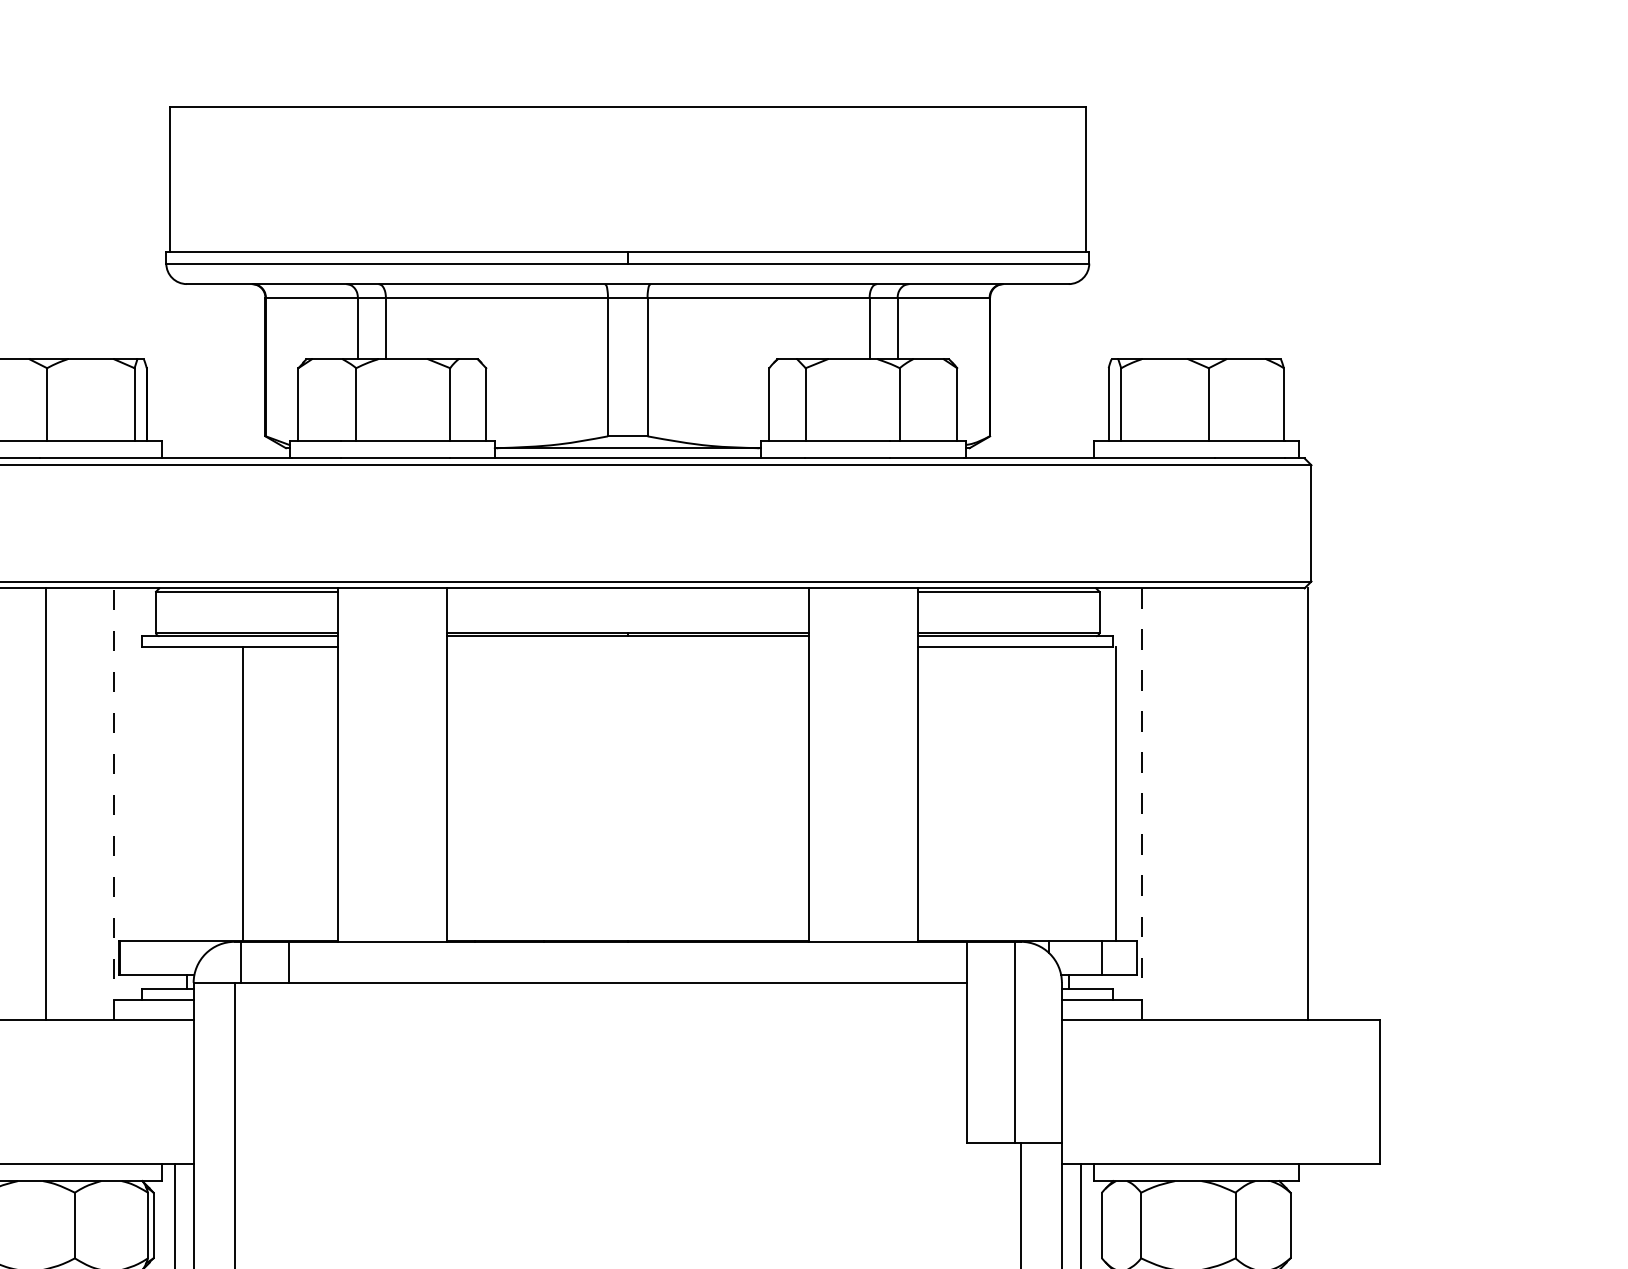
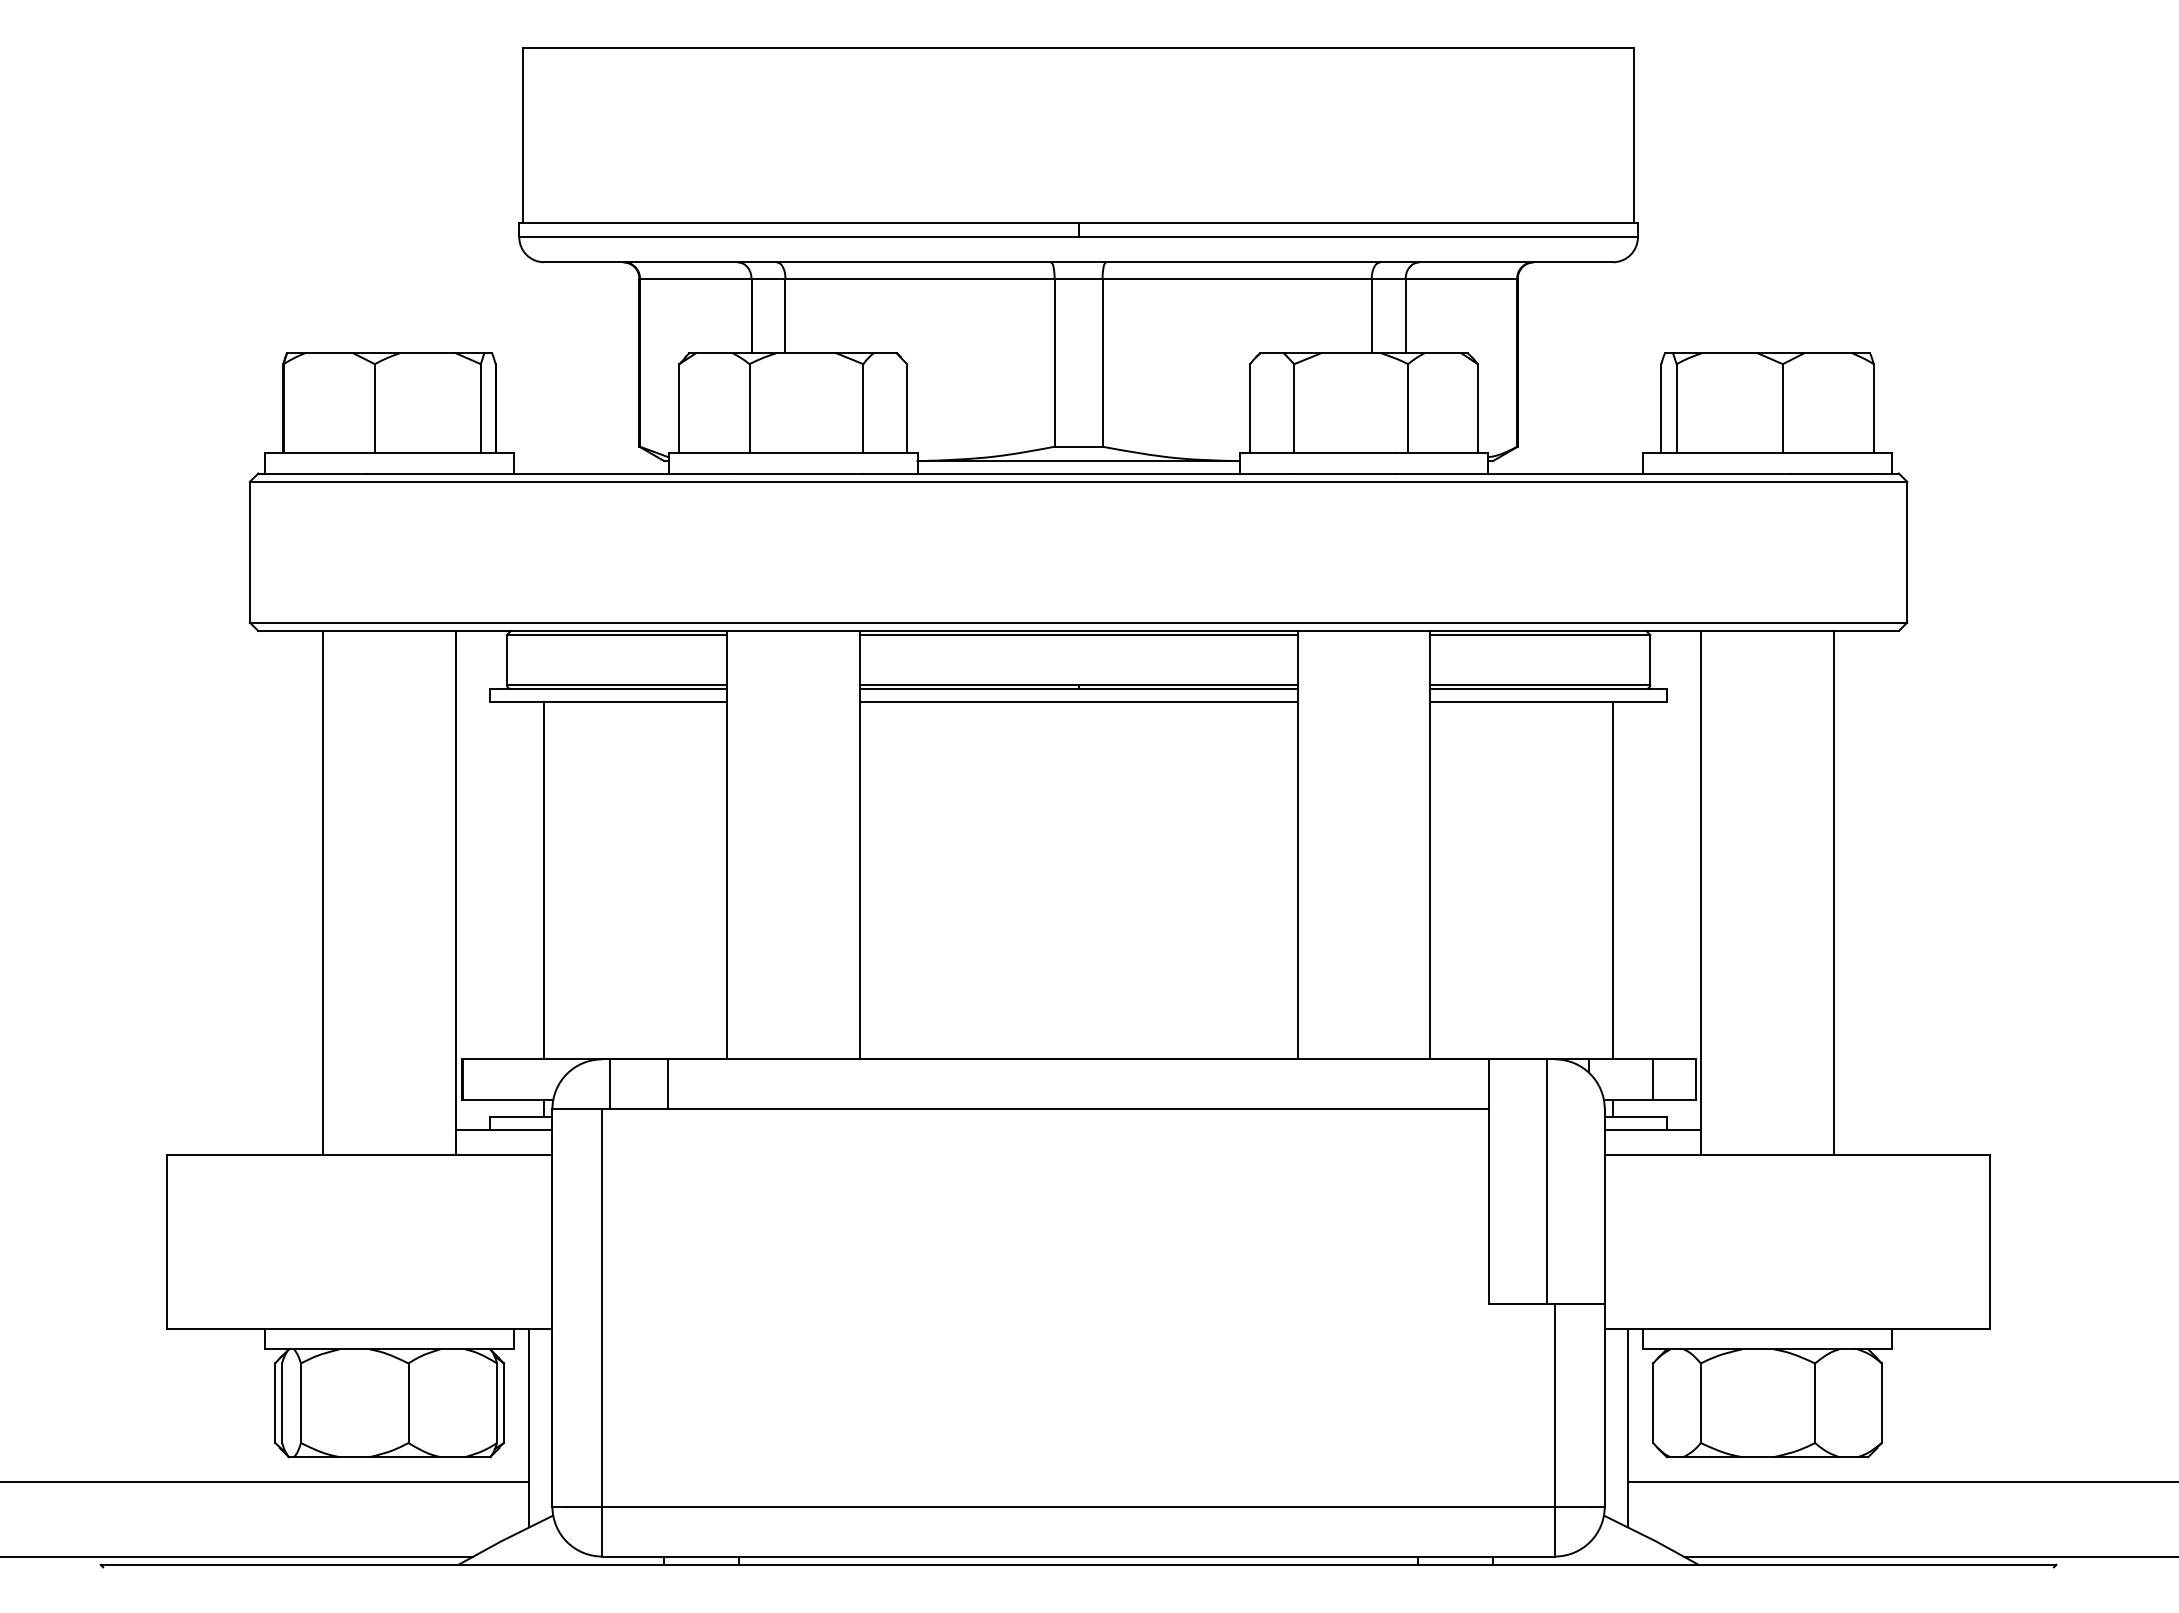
line: (627, 592) -> (1078, 635), added
line: (627, 647) -> (1078, 702), added
line: (243, 794) -> (544, 880), moved
line: (1116, 794) -> (1613, 880), moved
line: (46, 804) -> (323, 892), moved
line: (113, 804) -> (455, 892), dashed -> solid
line: (1141, 804) -> (1701, 892), dashed -> solid
line: (1307, 804) -> (1833, 892), moved

